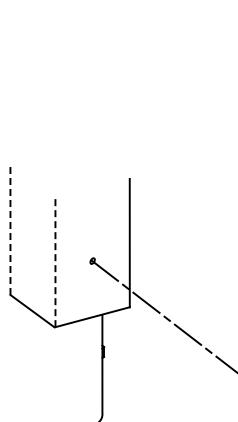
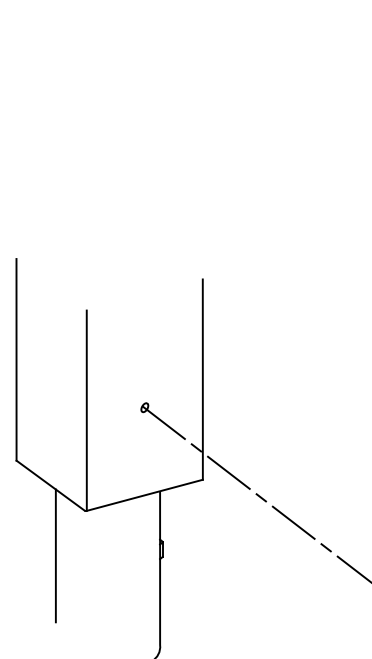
line: (10, 230) -> (16, 359), dashed -> solid
line: (55, 262) -> (86, 409), dashed -> solid
line: (35, 355) -> (55, 555), added

